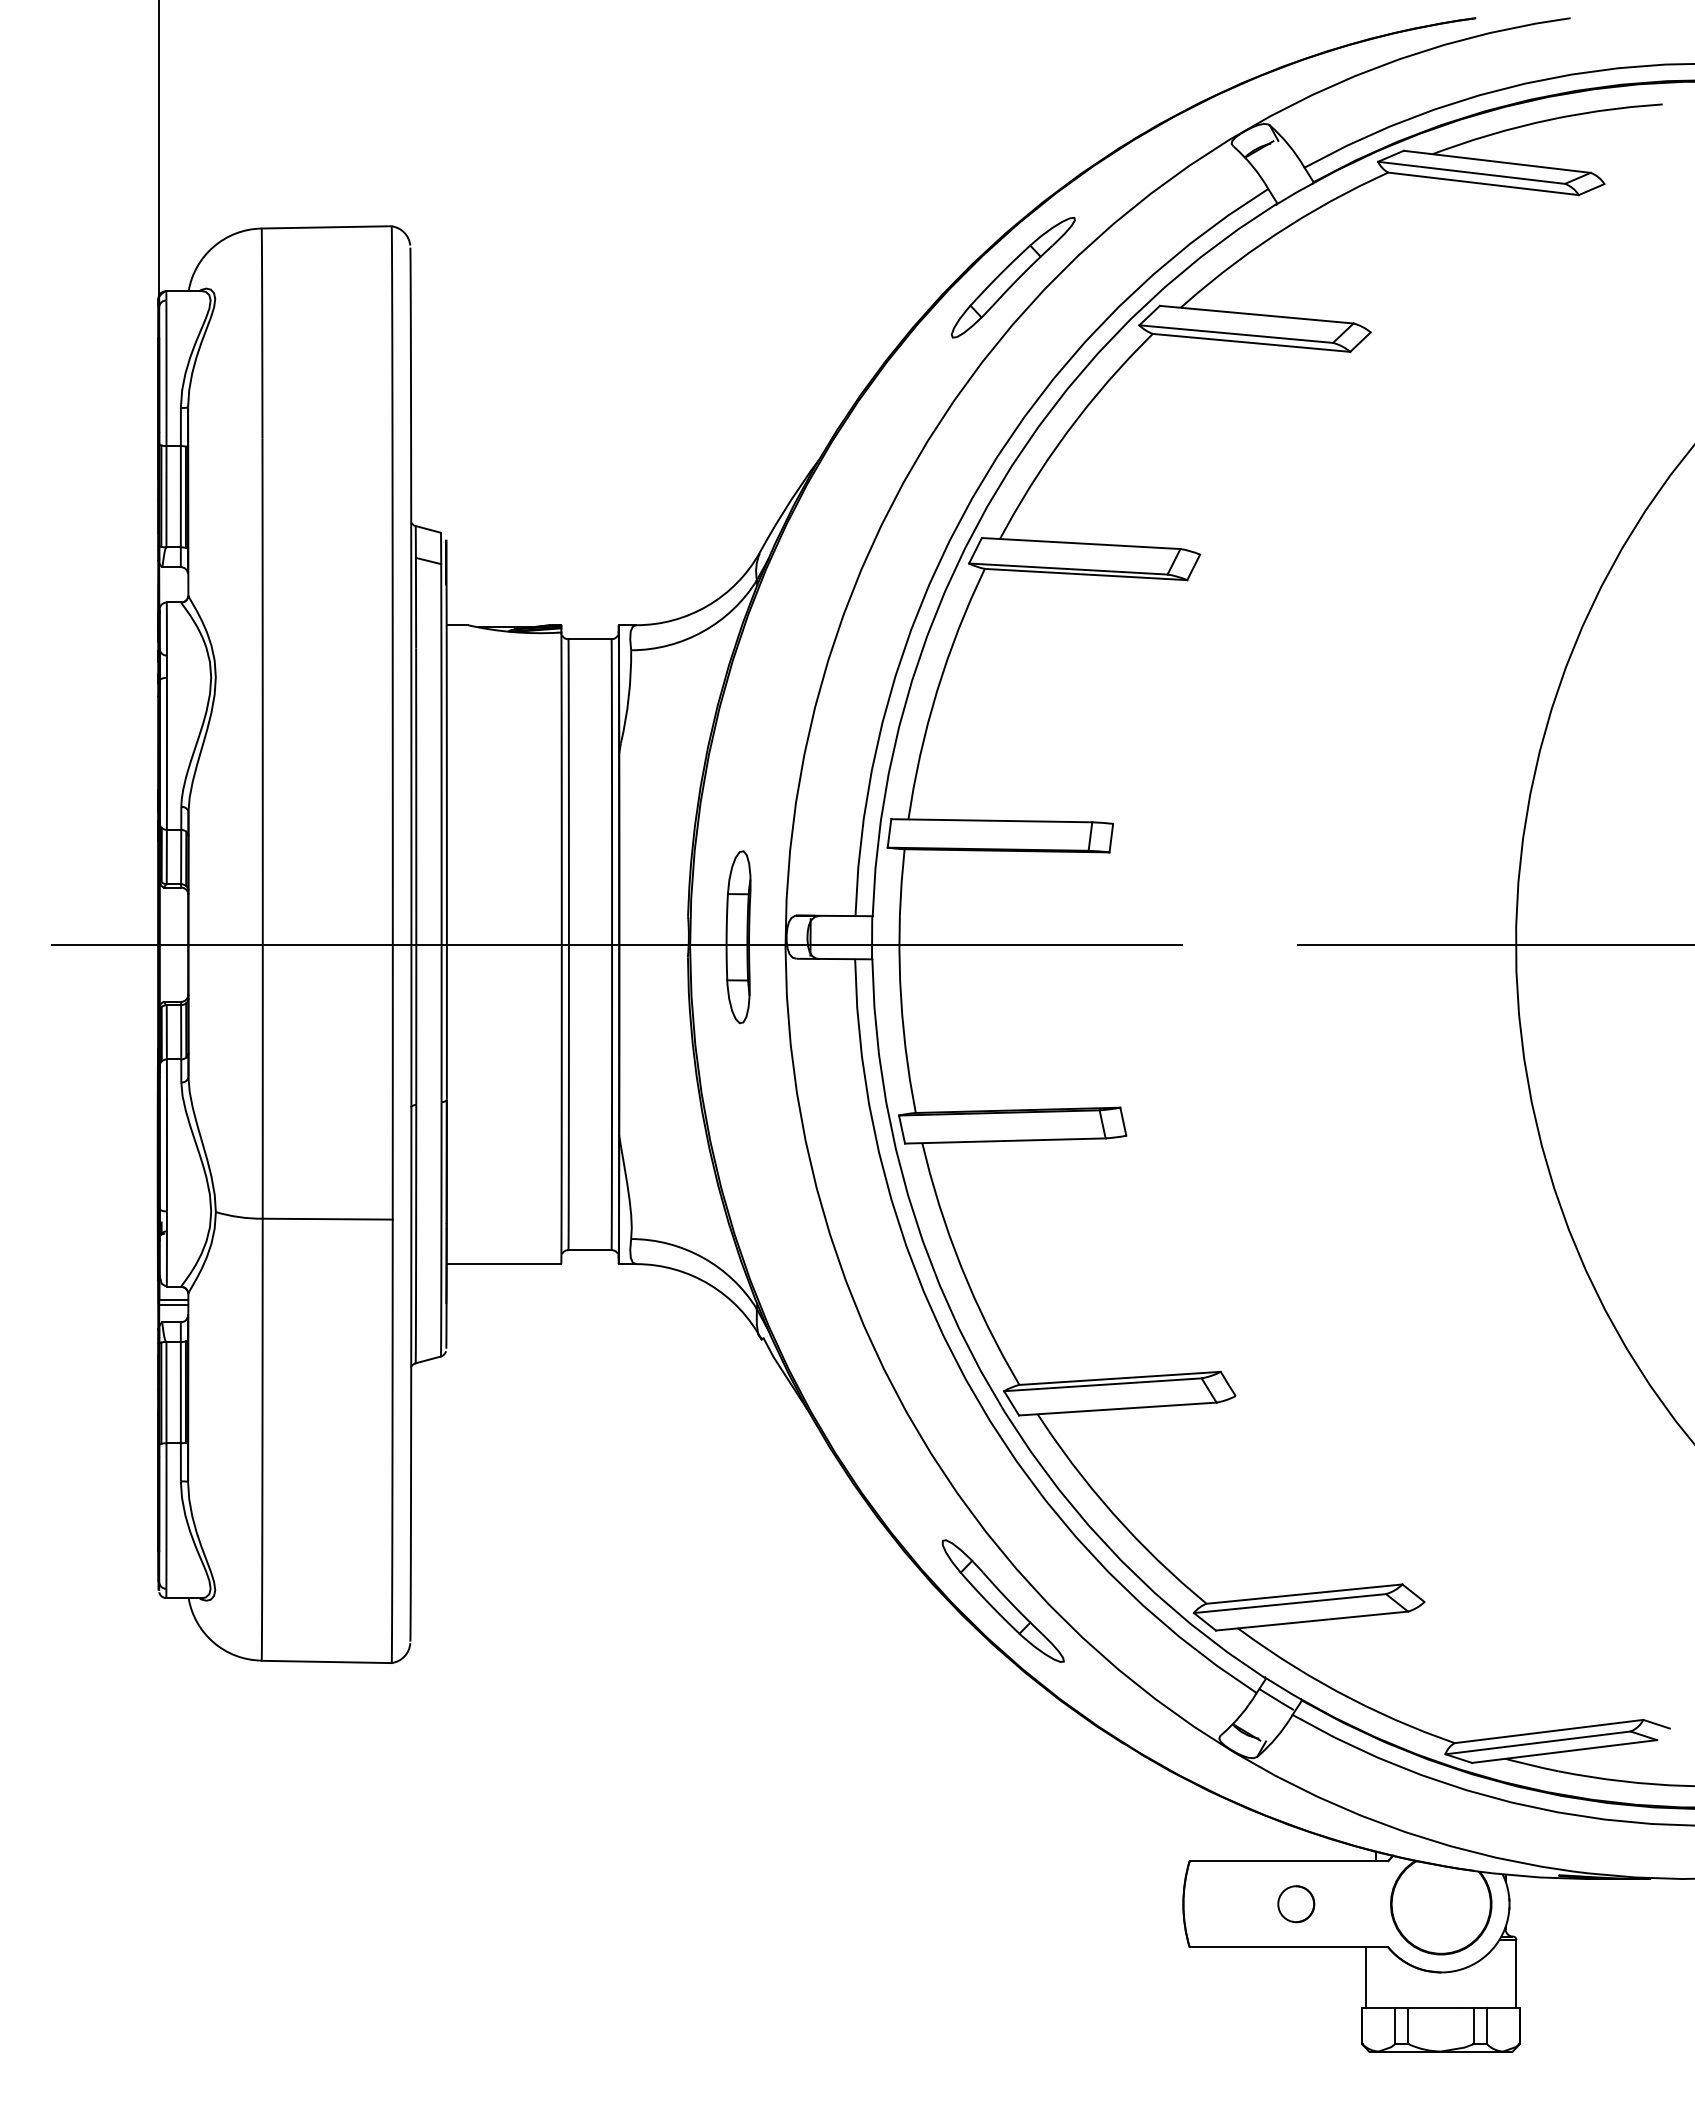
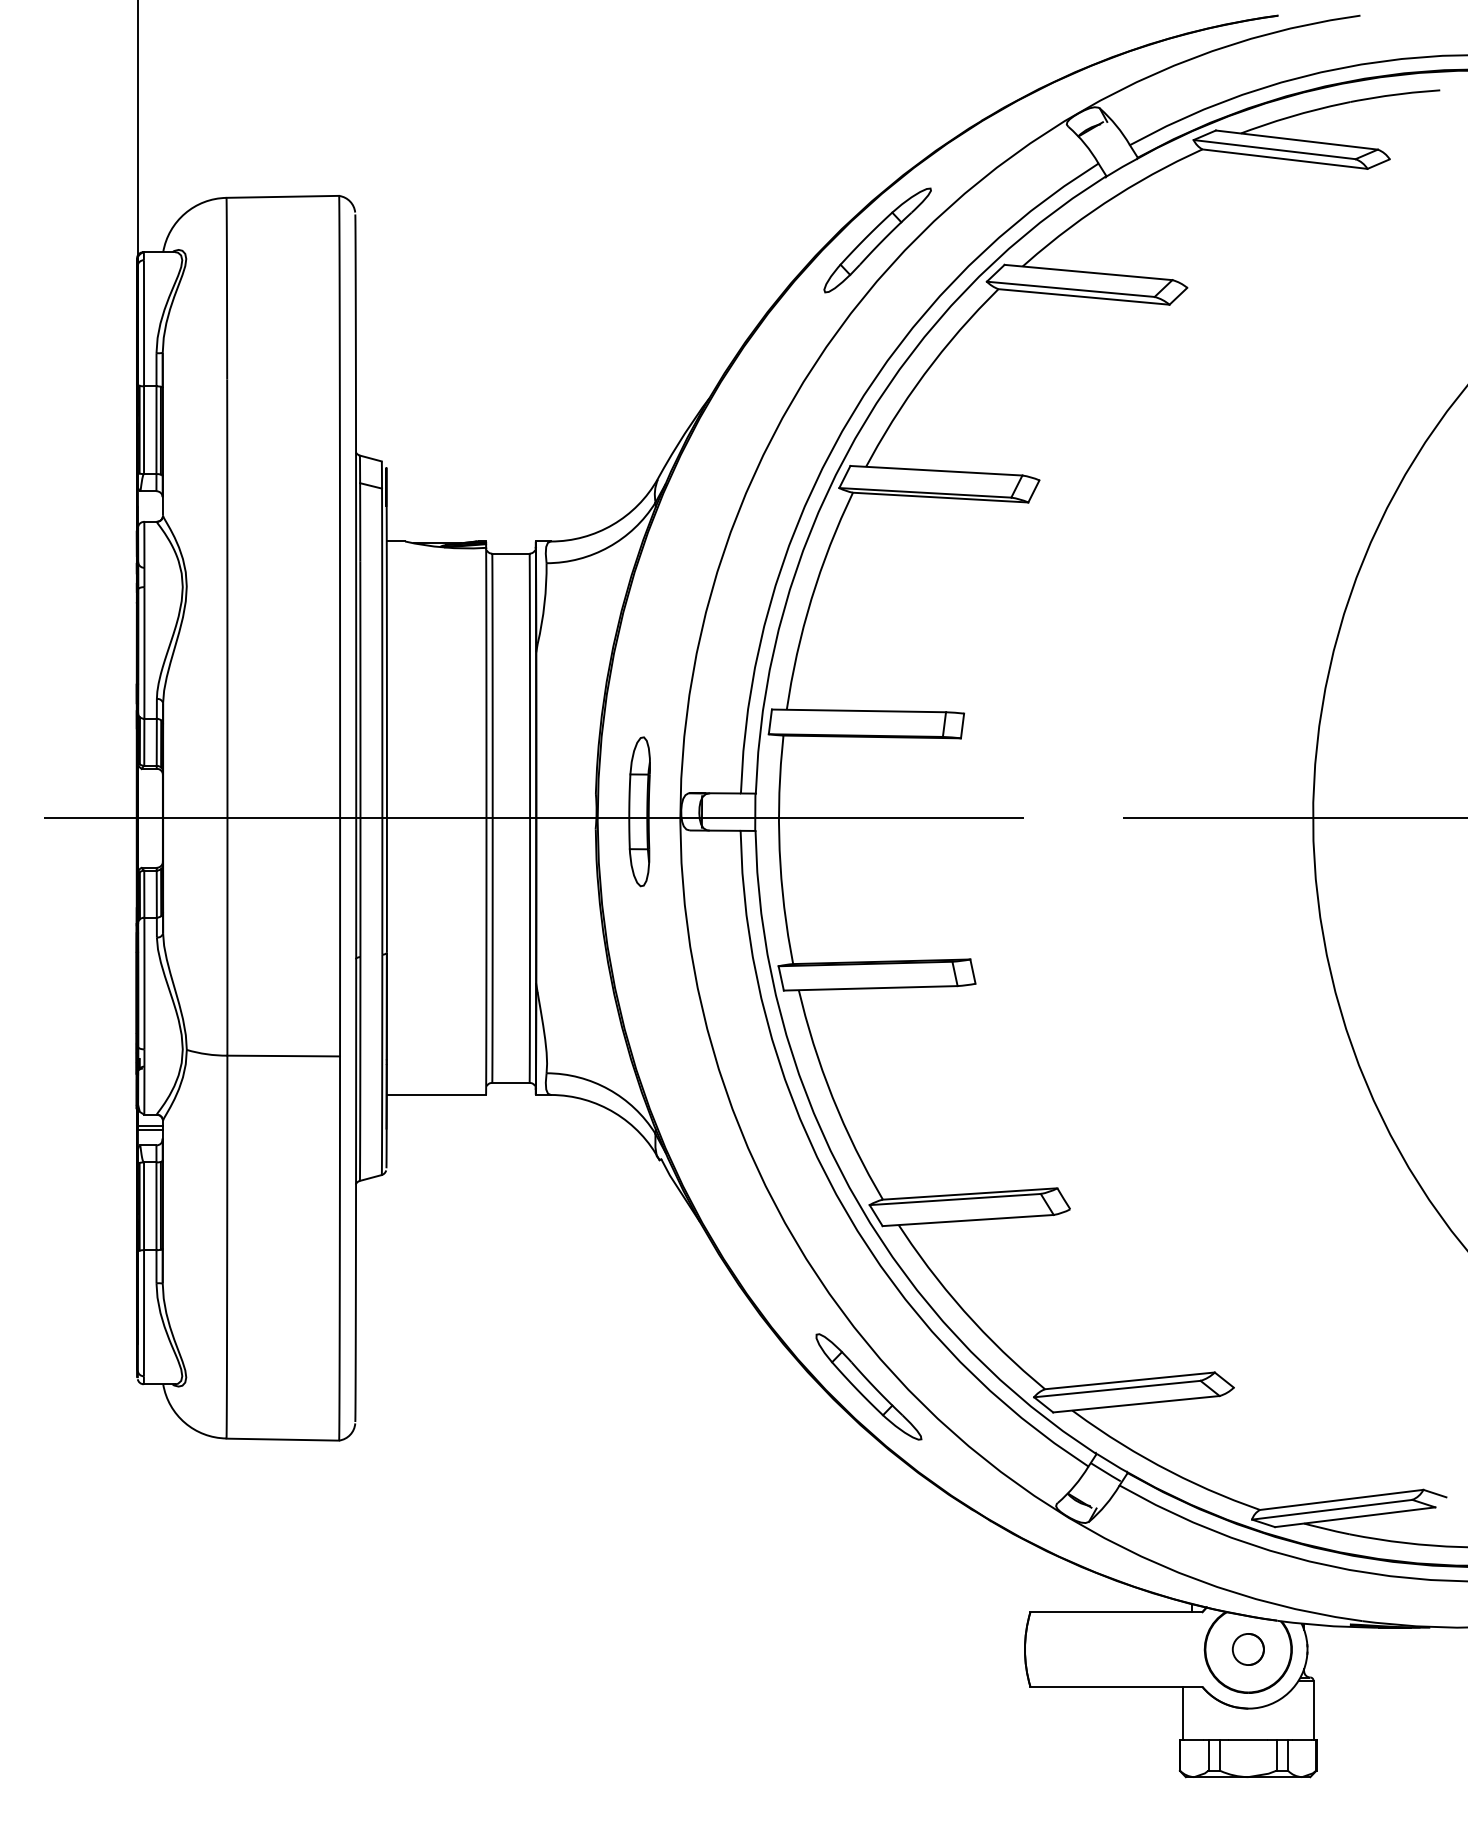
part: (1296, 1904) -> (1248, 1649), moved

